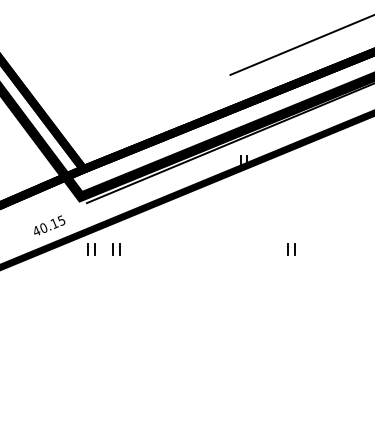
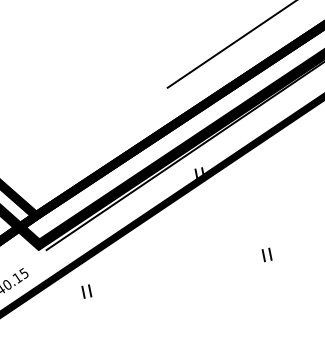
part: (91, 249) -> (61, 296), removed

